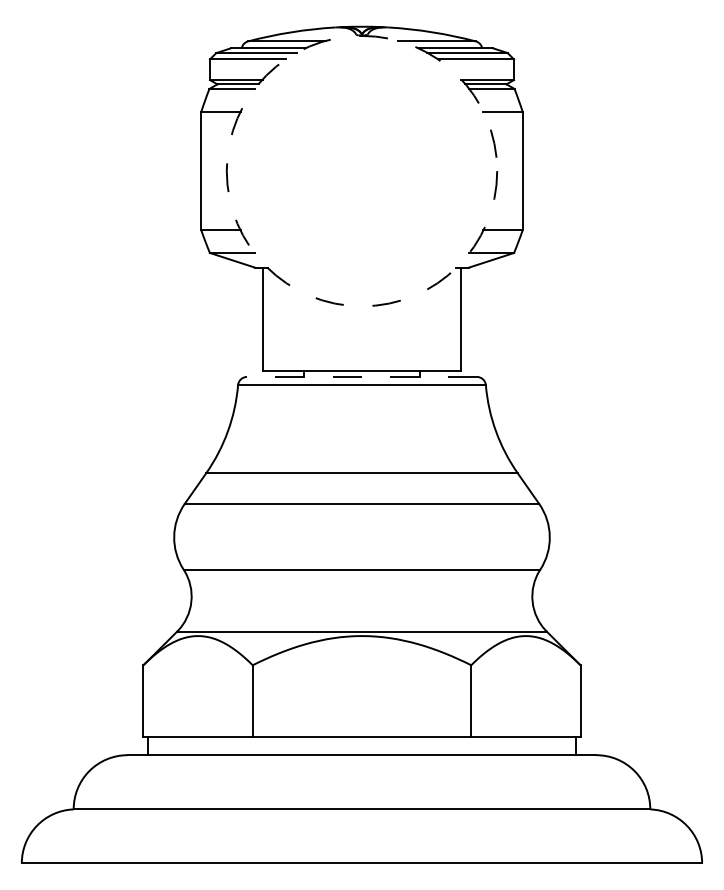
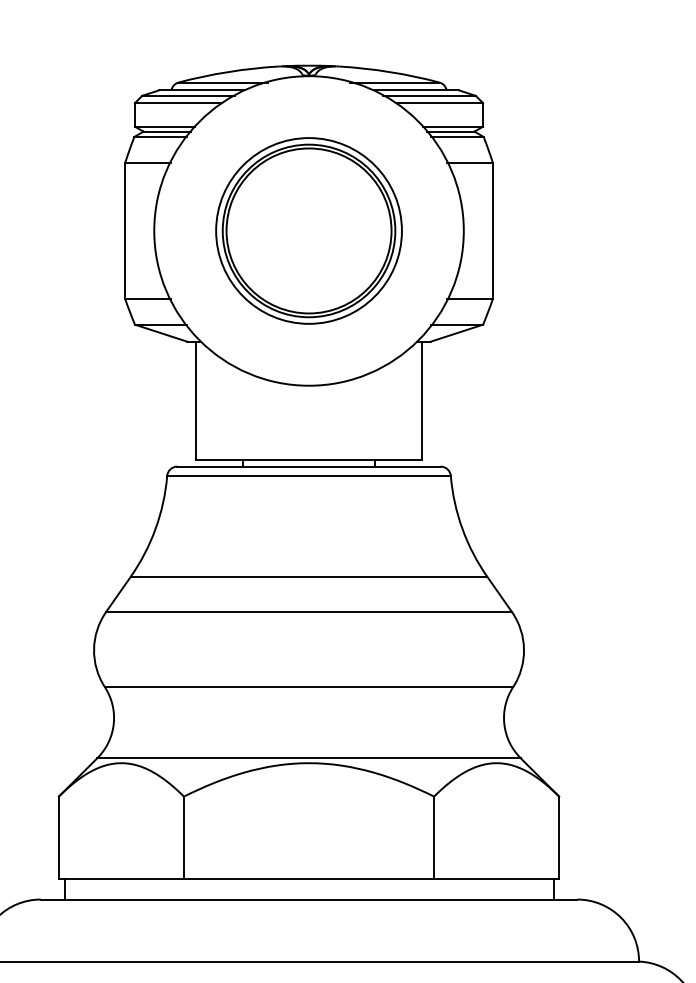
circle: (361, 170) -> (308, 230), dashed -> solid
part: (361, 171) -> (308, 231), added
line: (361, 376) -> (308, 466), dashed -> solid

